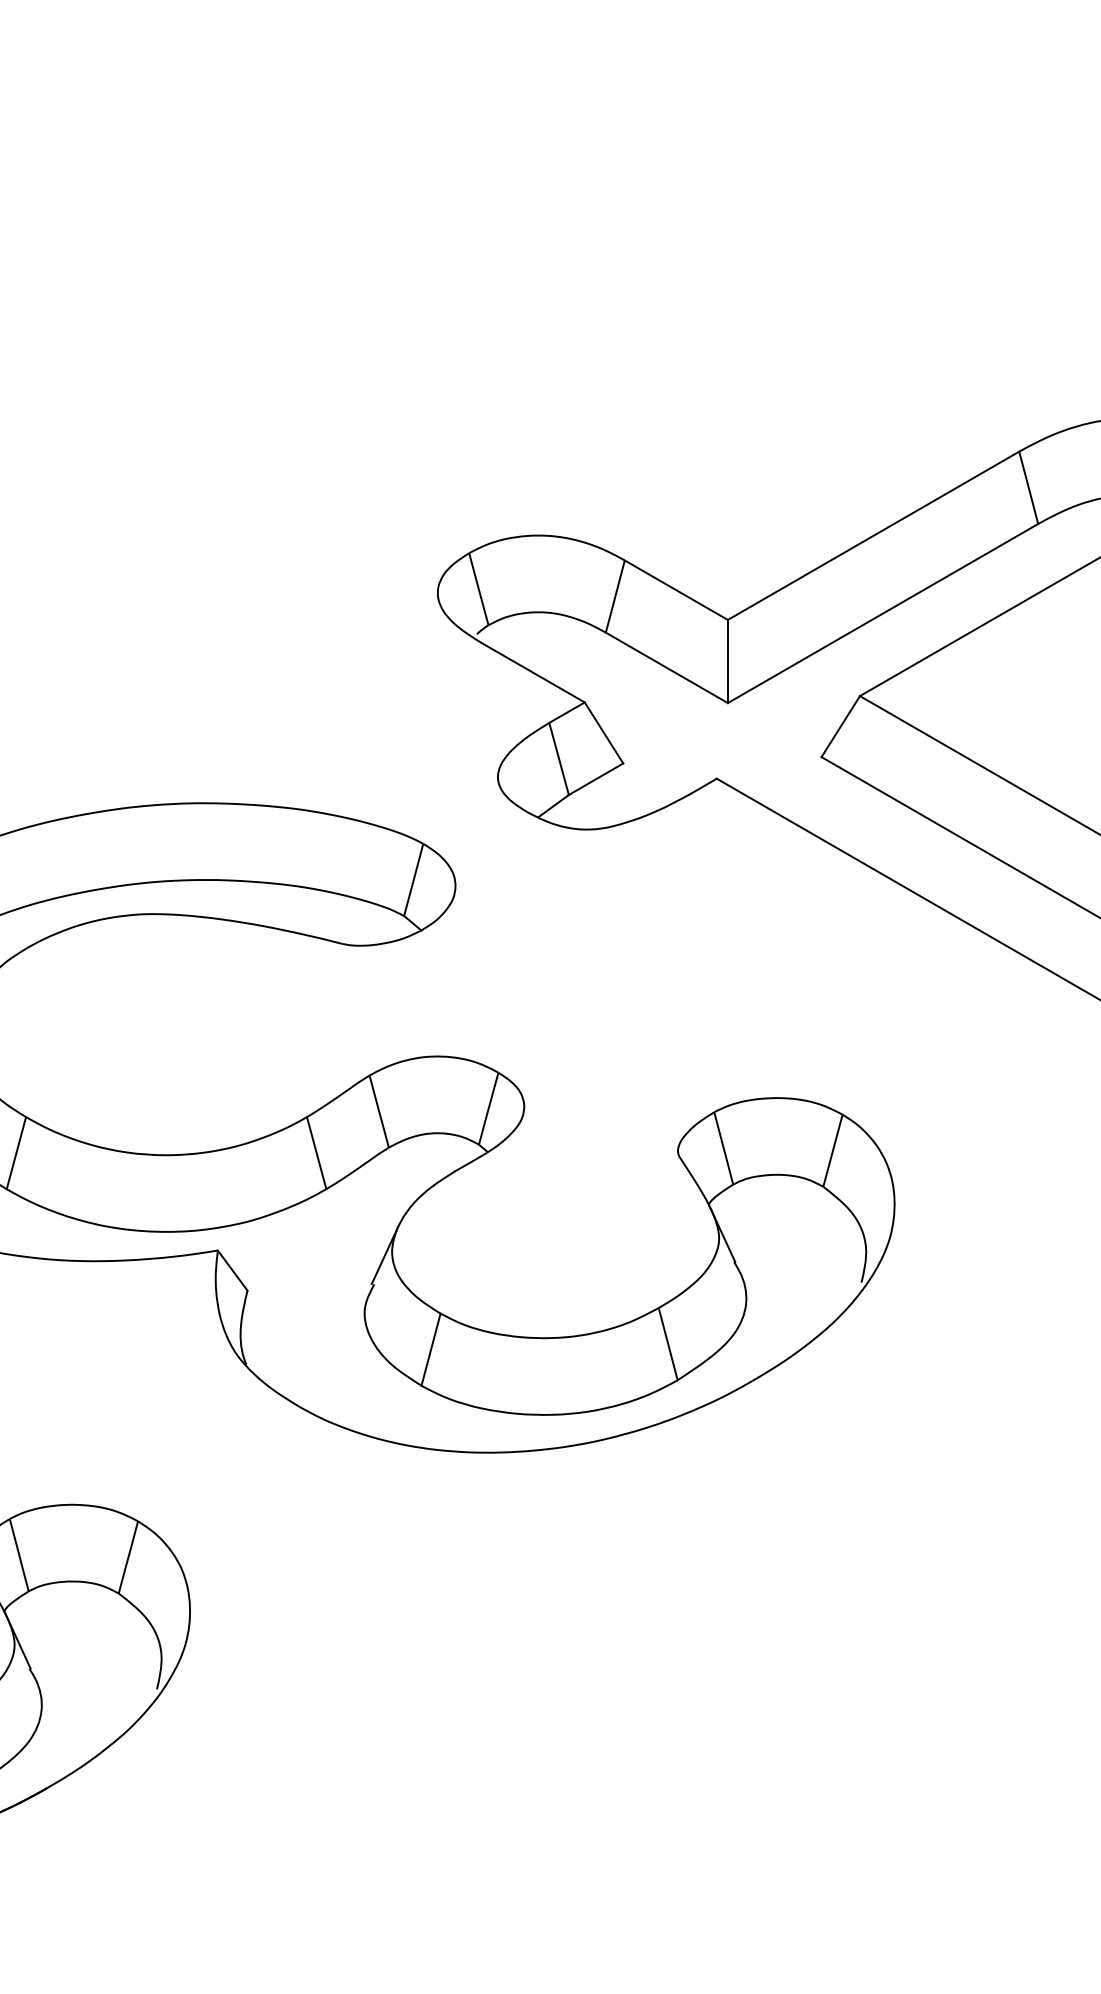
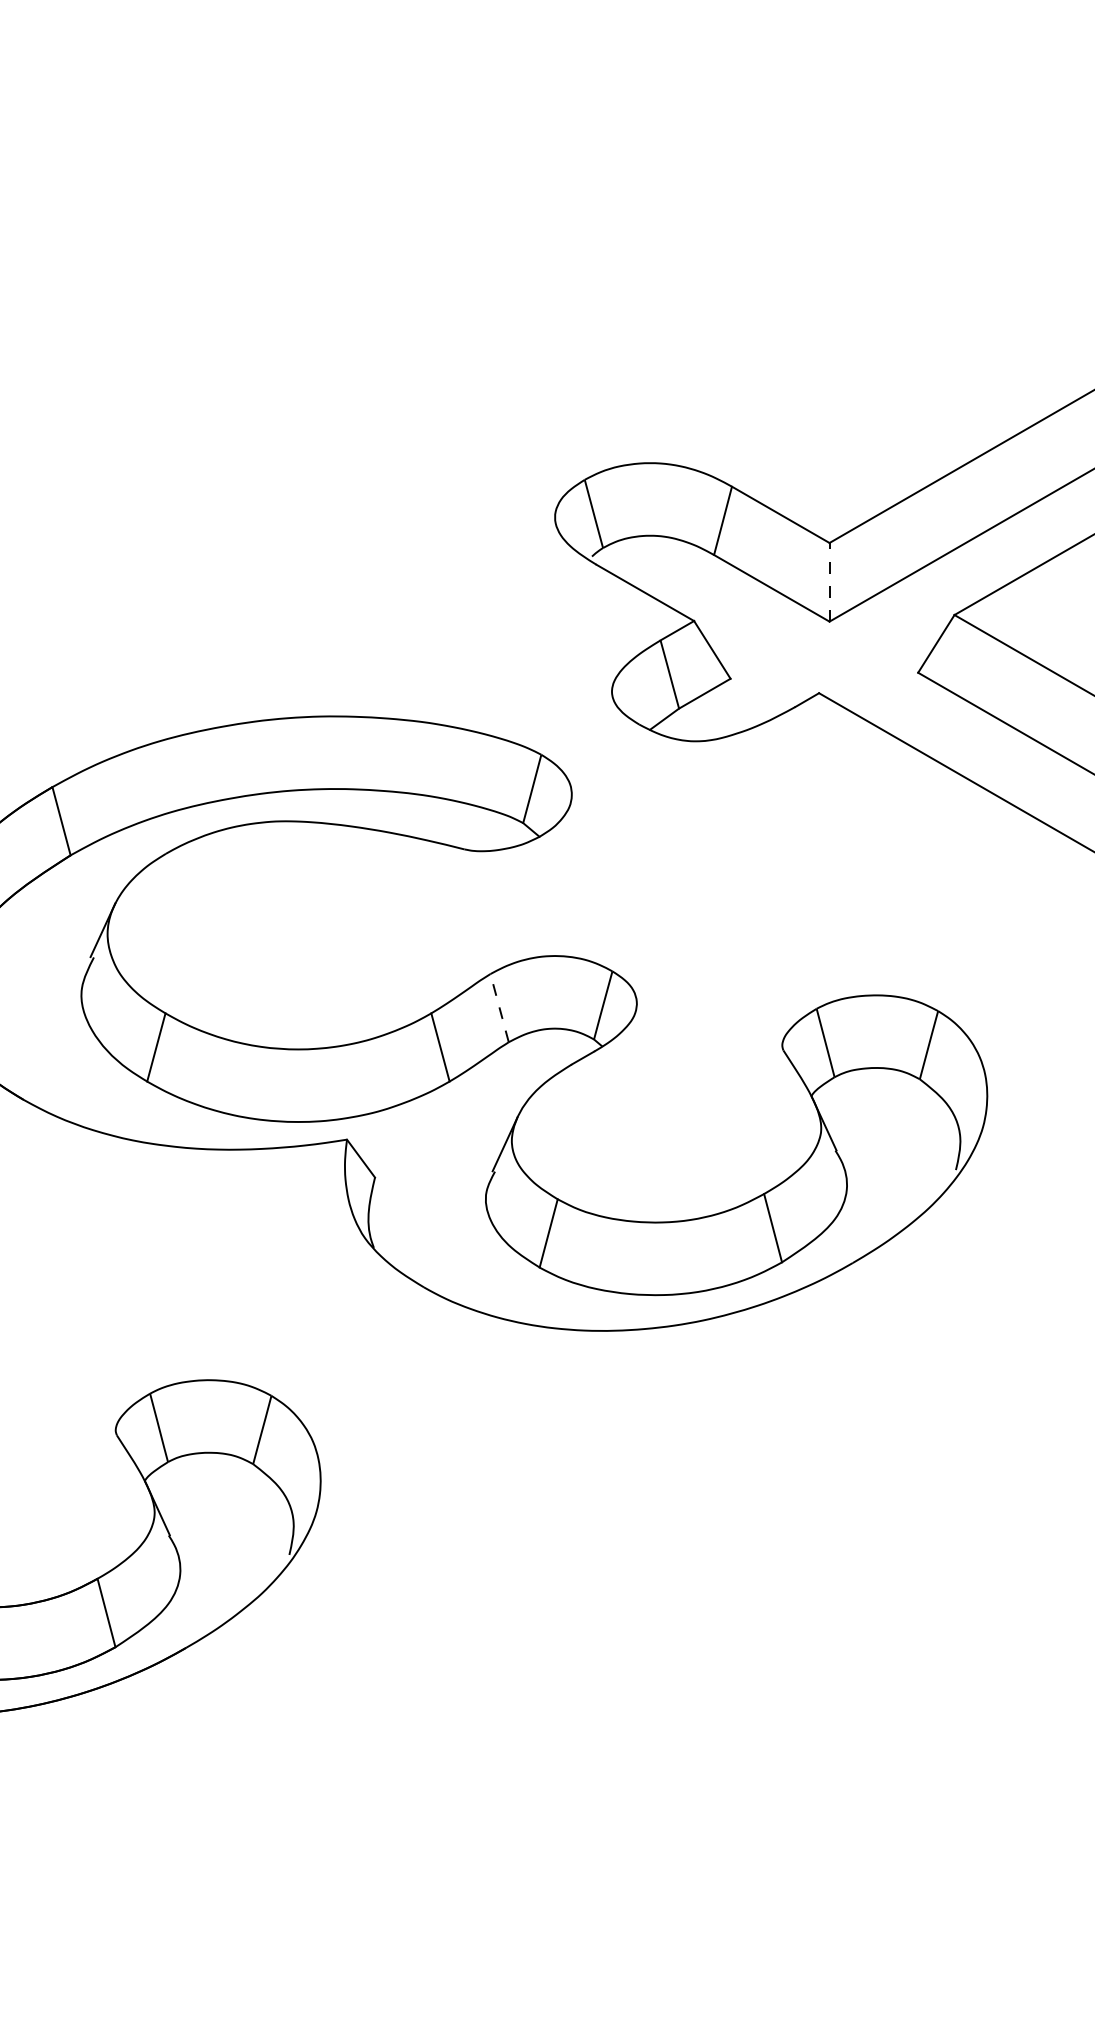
line: (727, 660) -> (829, 581), solid -> dashed
line: (379, 1111) -> (499, 1008), solid -> dashed

